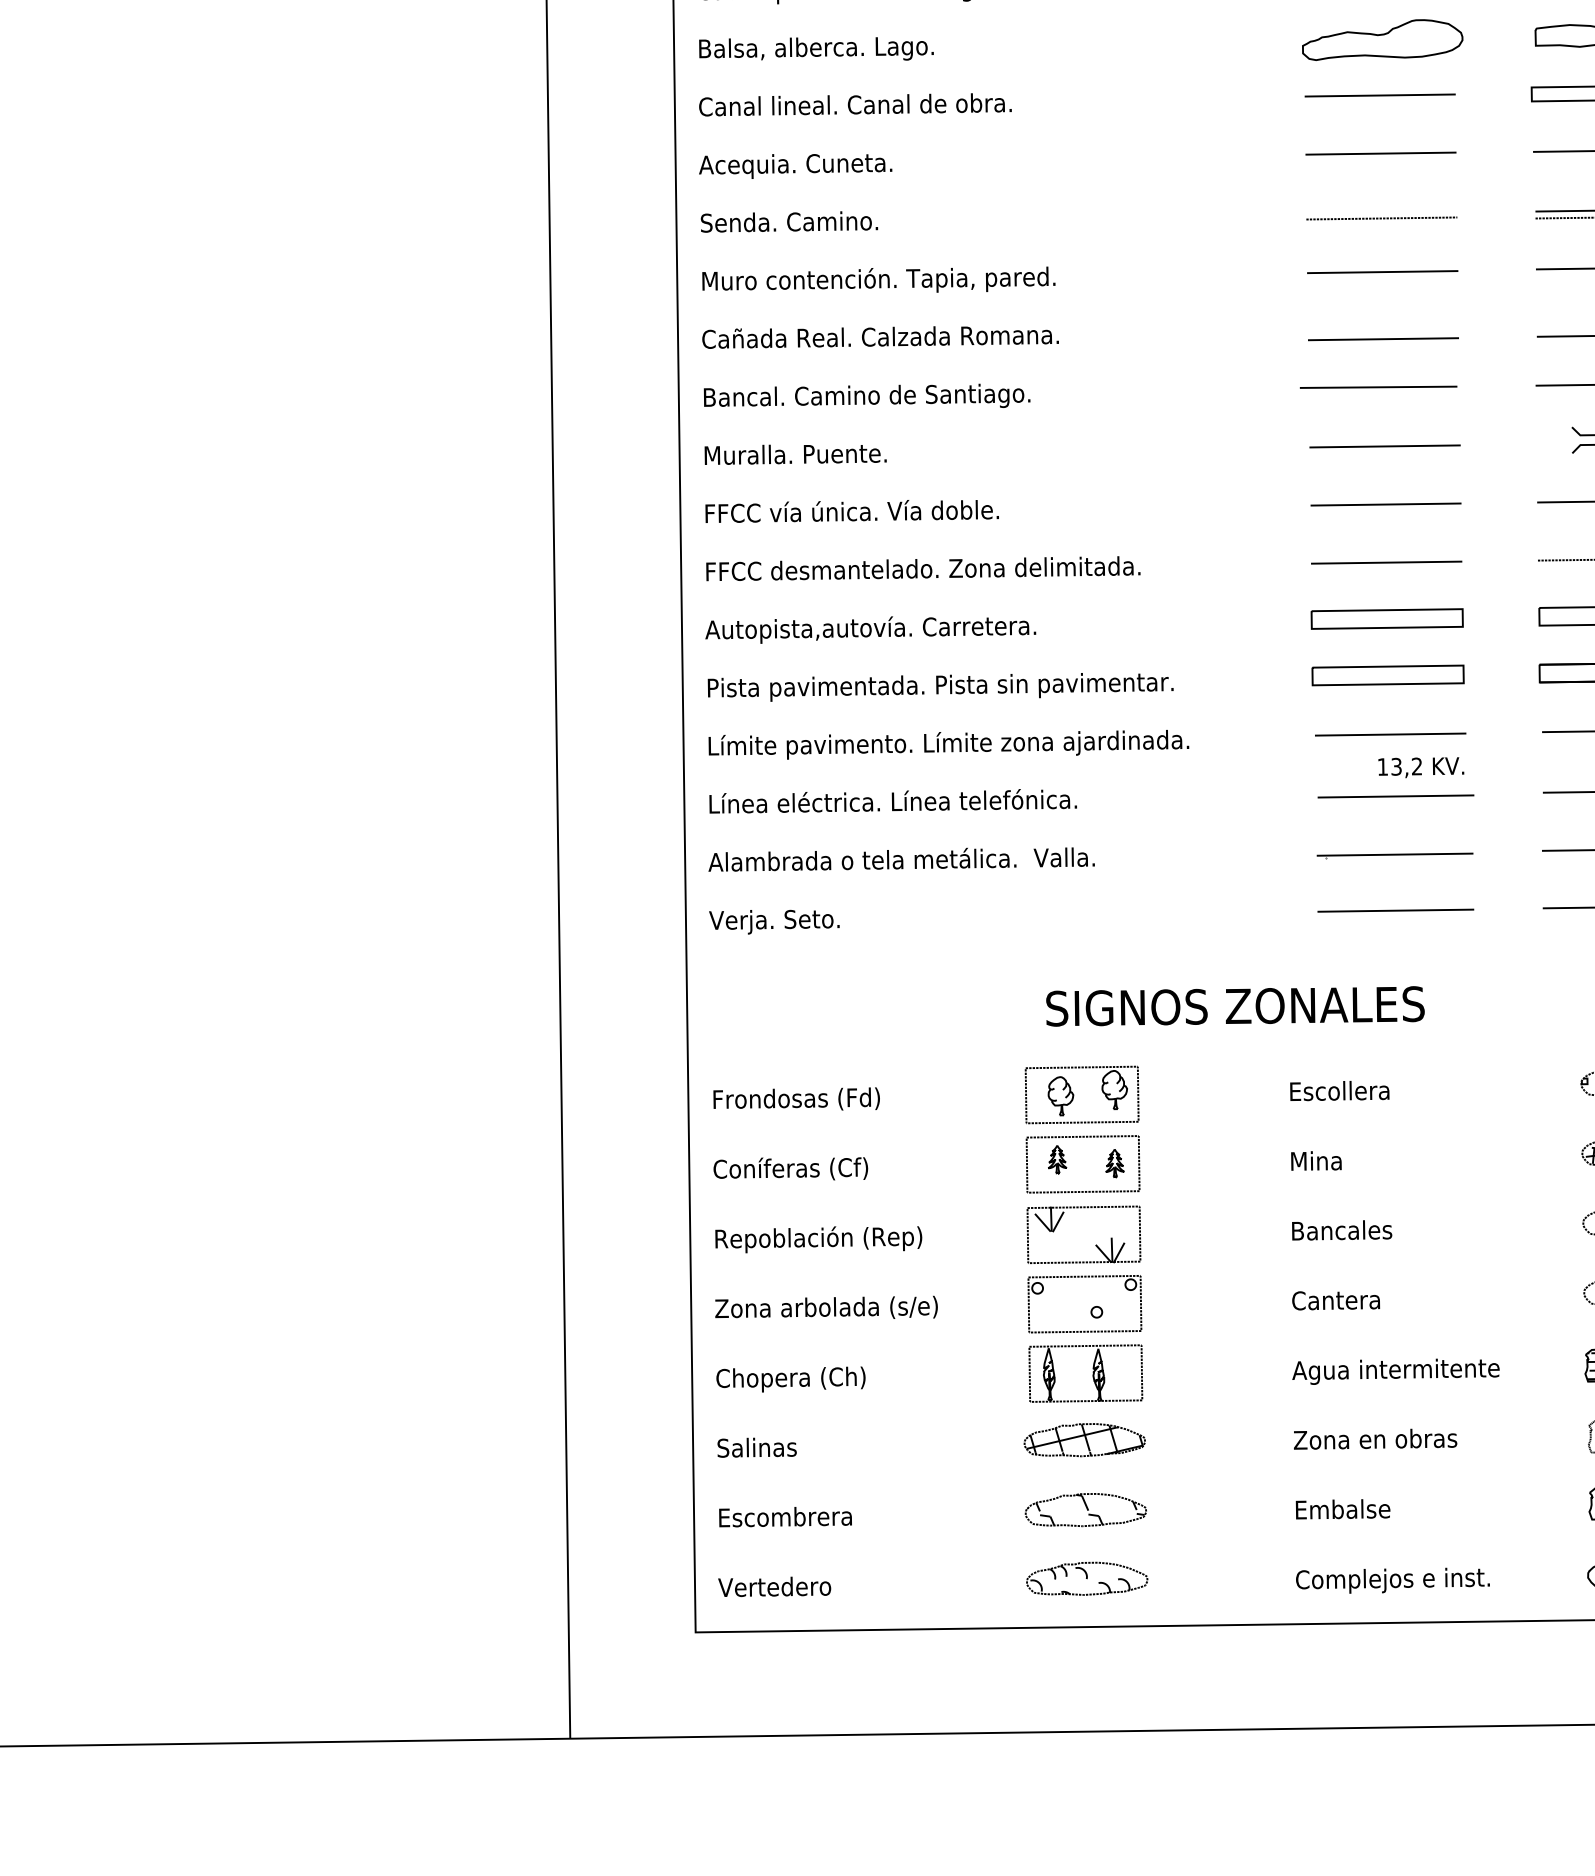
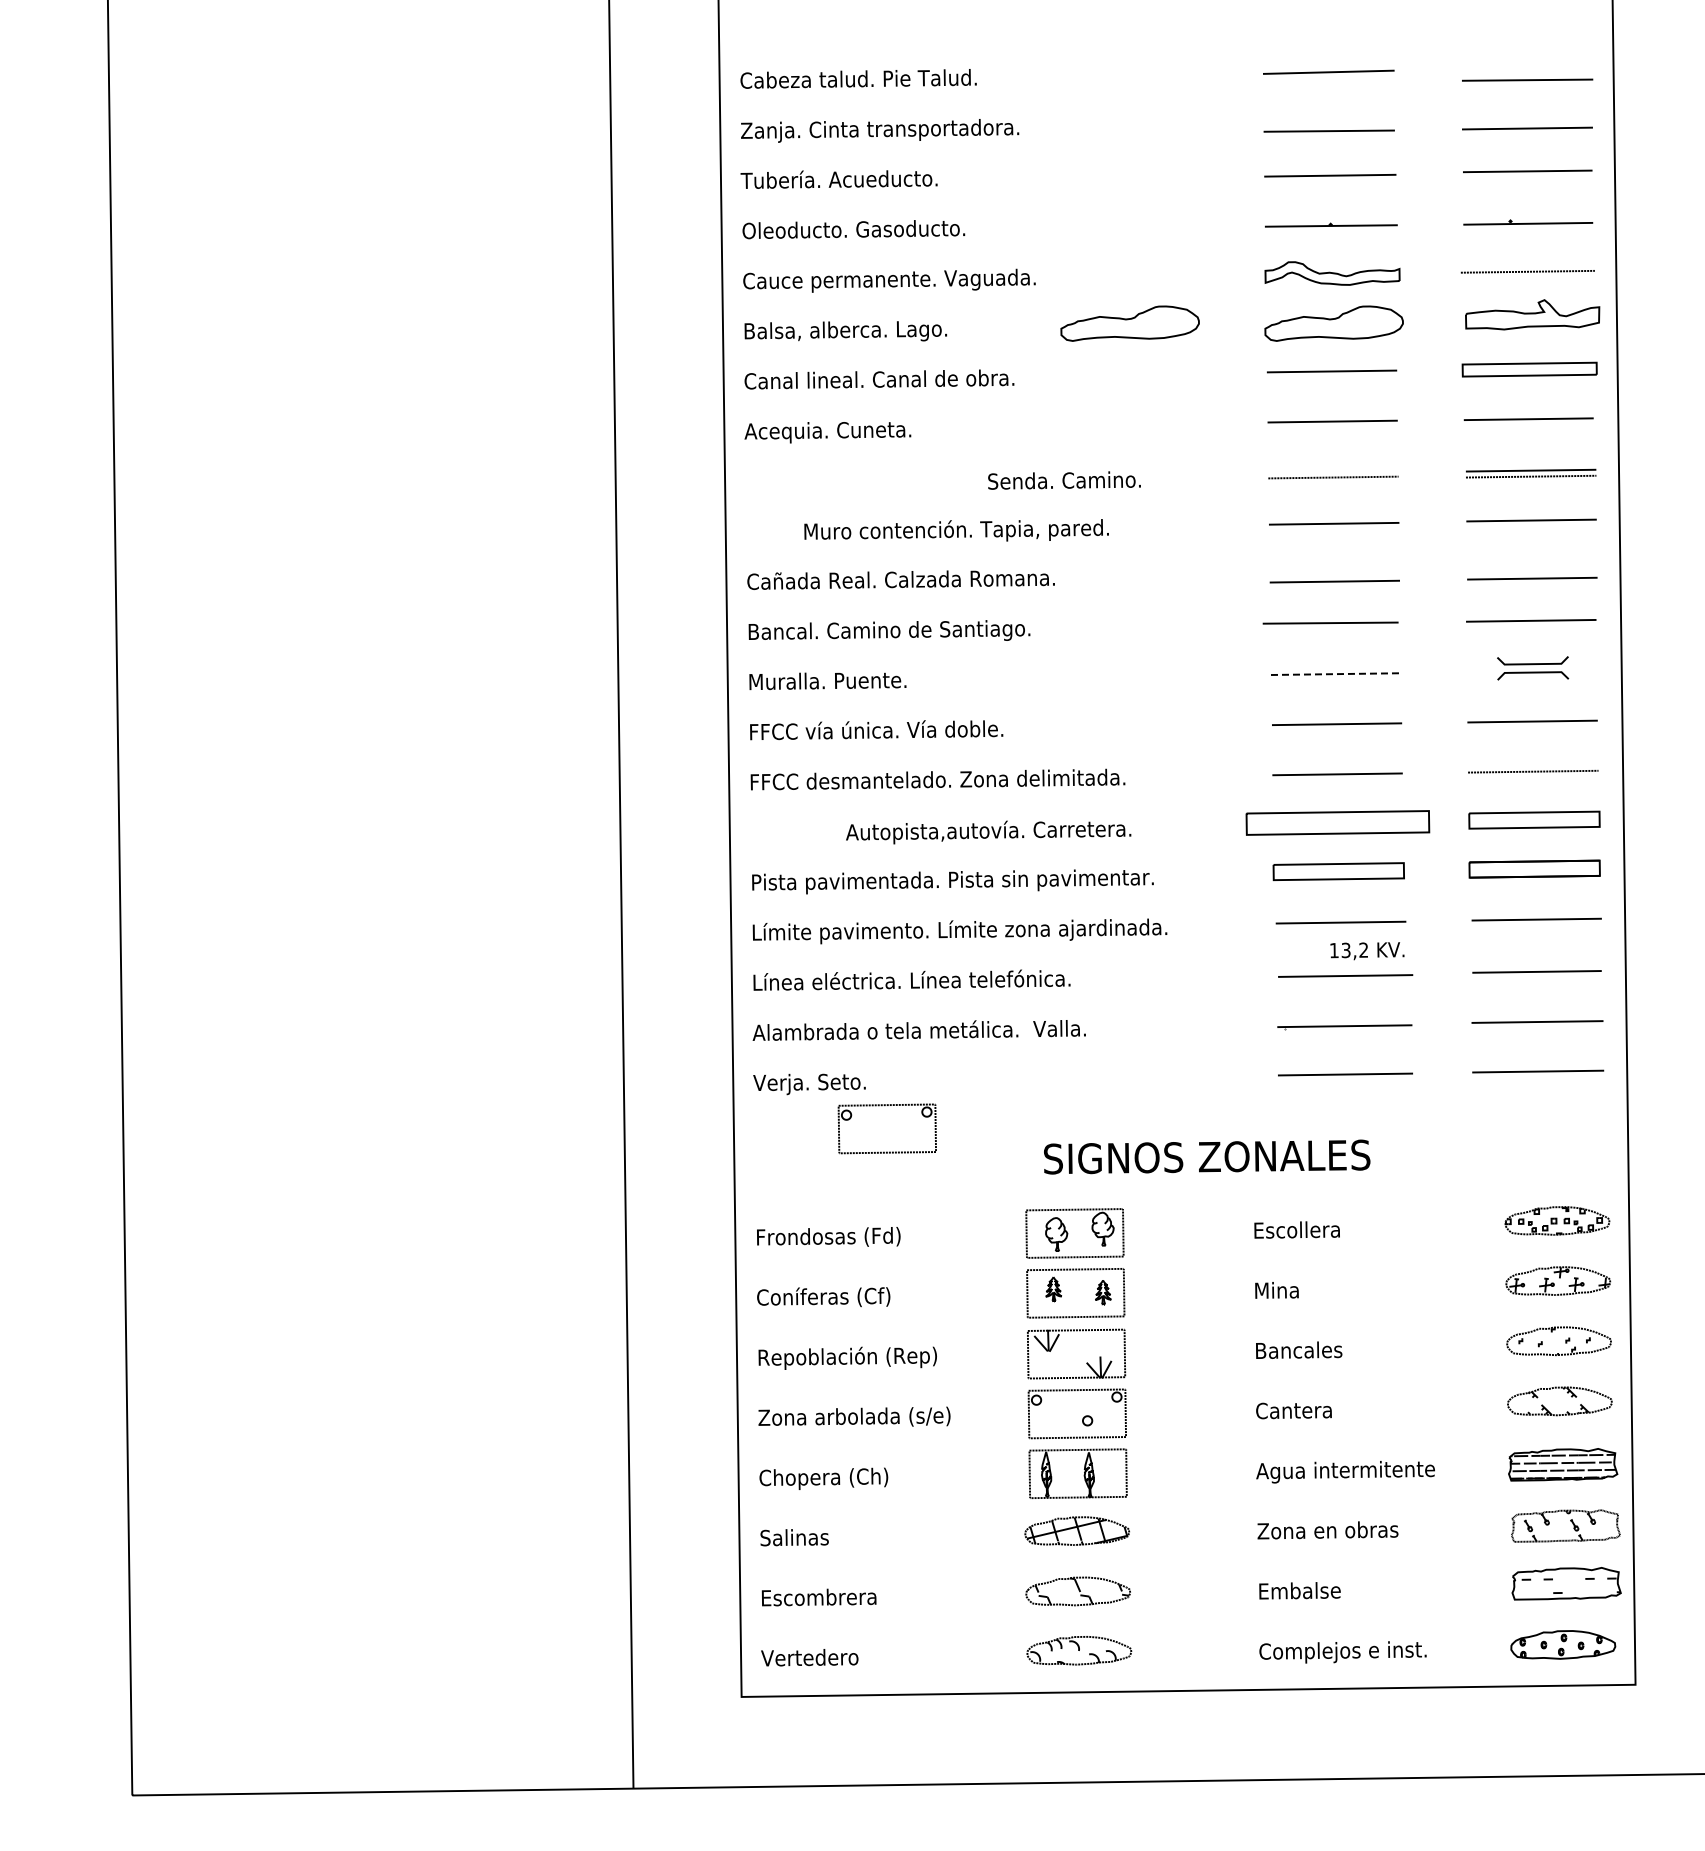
part: (1145, 39) -> (1129, 323), added
text: (789, 221) -> (1064, 480), moved
text: (878, 279) -> (956, 530), moved
line: (1385, 446) -> (1336, 674), solid -> dashed
part: (1387, 618) -> (1338, 822), size x1.4
text: (870, 630) -> (988, 832), moved
part: (861, 947) -> (884, 1106), added

